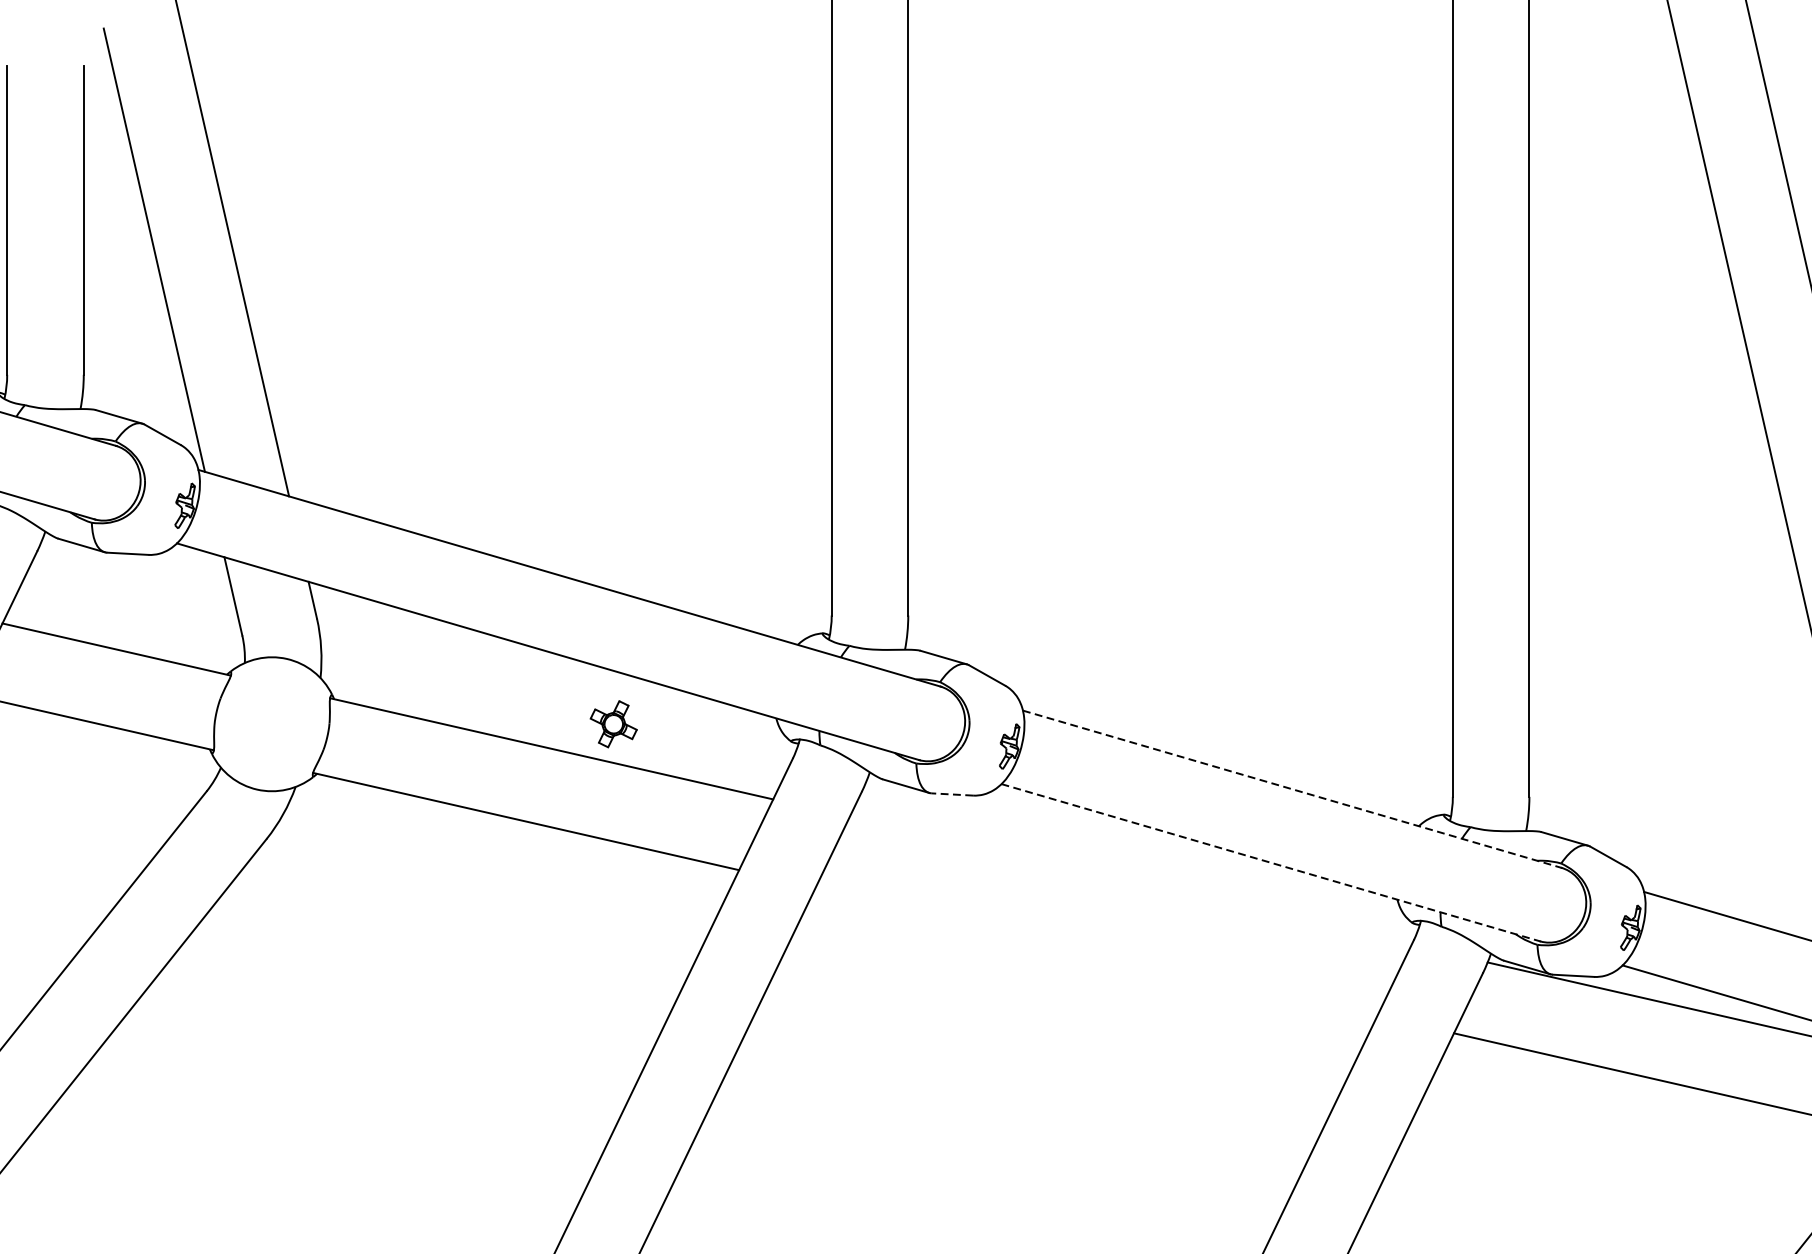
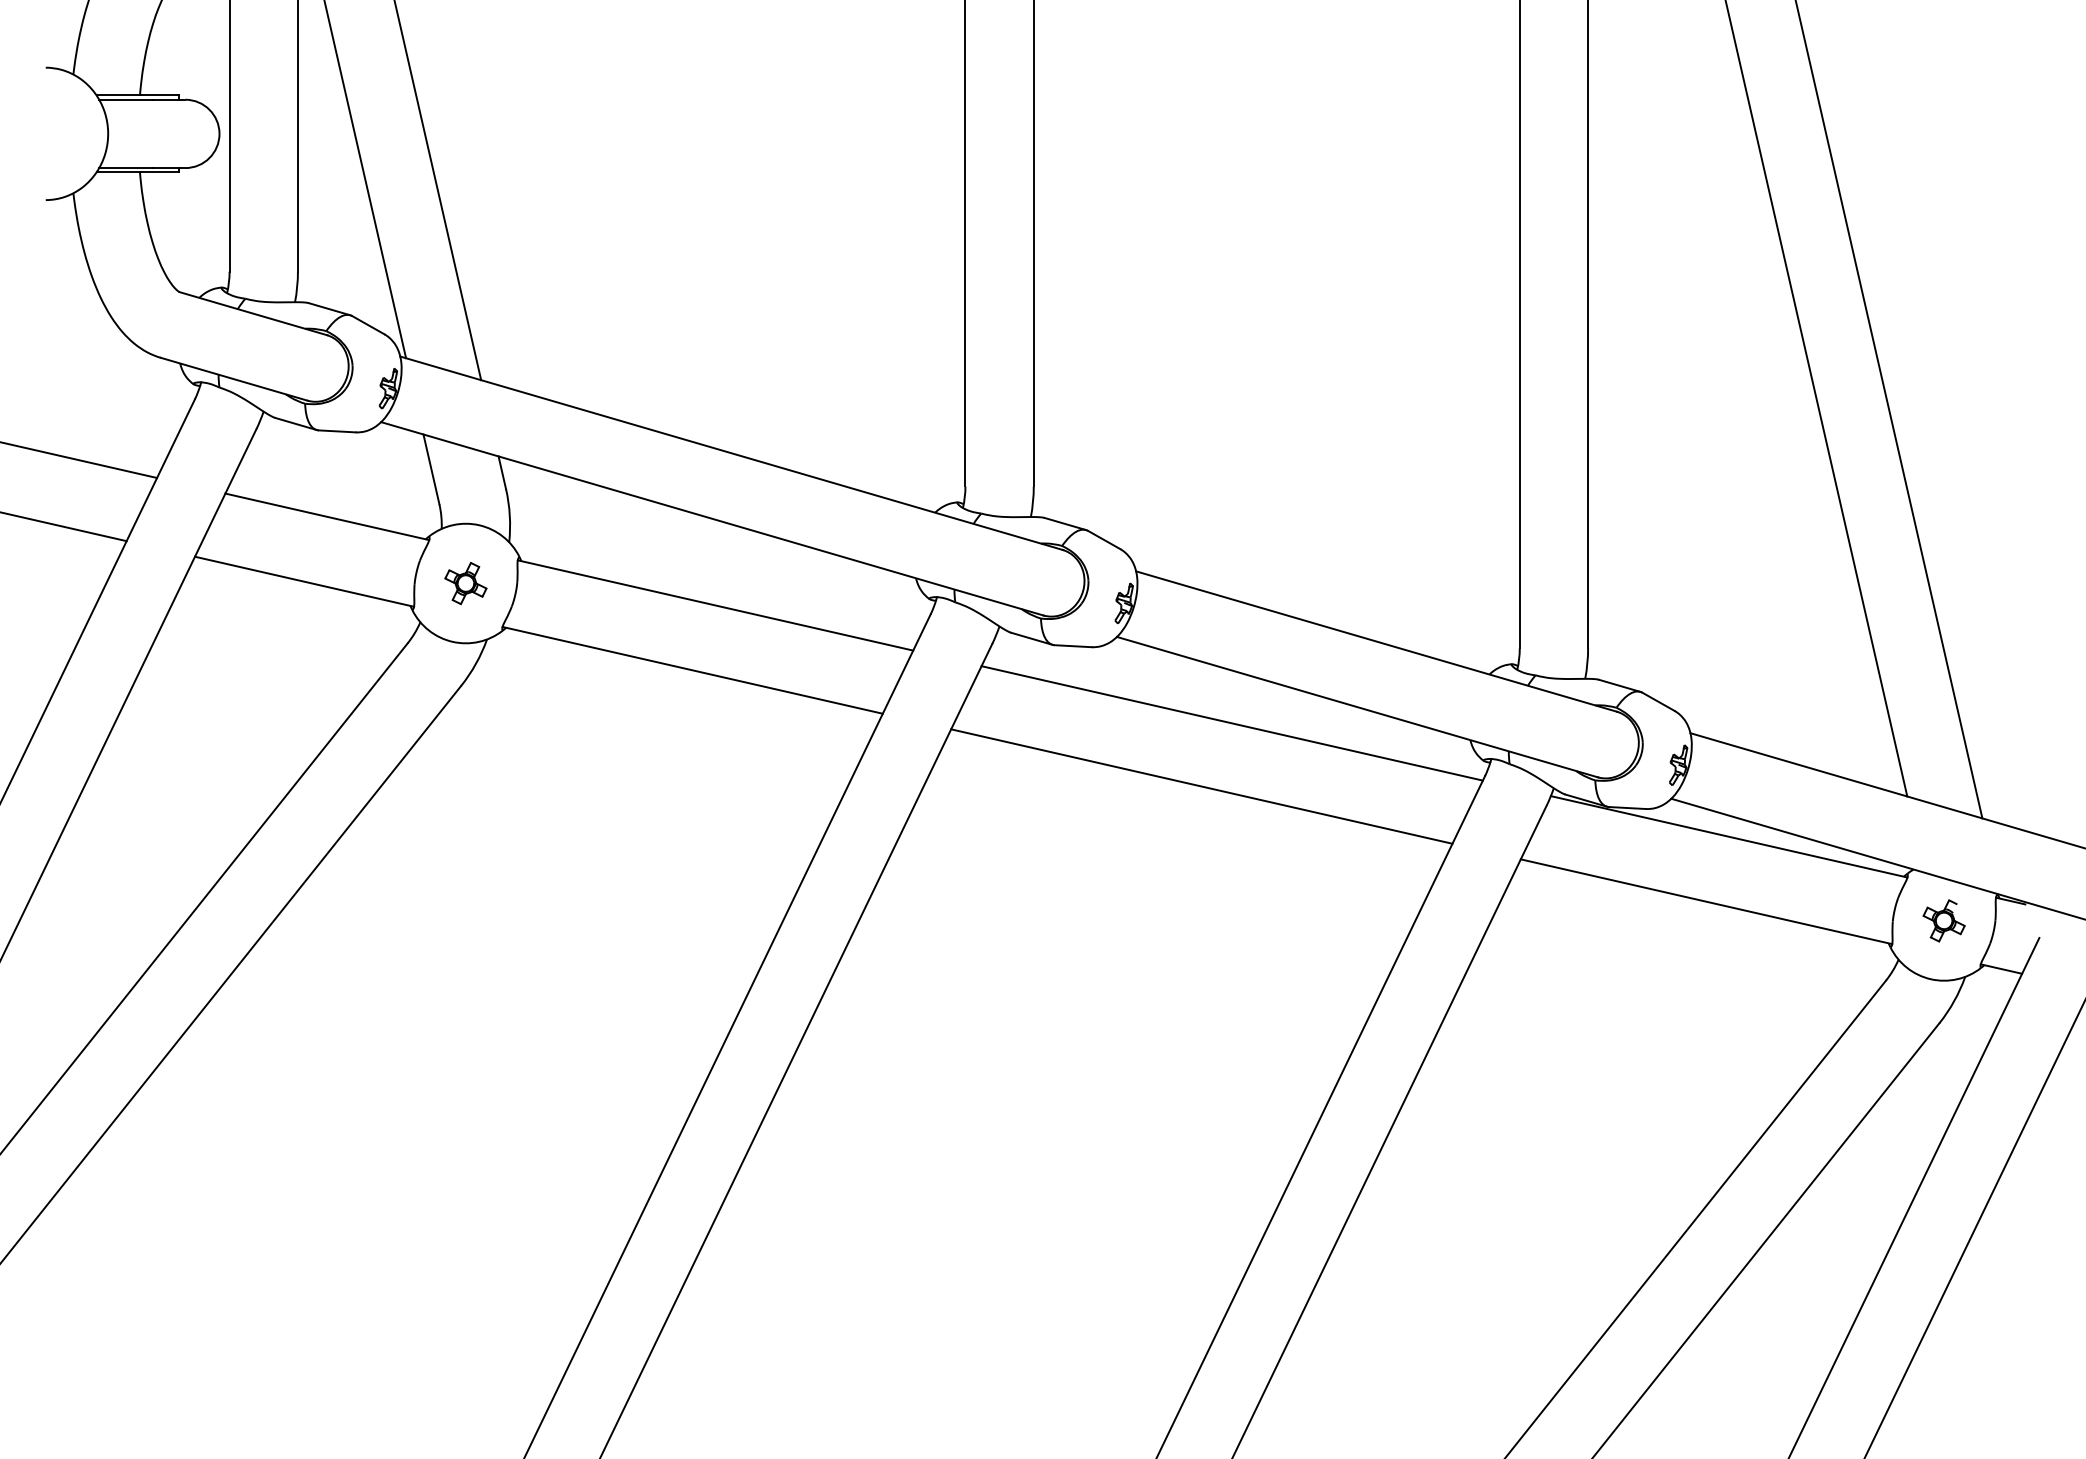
part: (613, 724) -> (465, 583), moved
line: (1292, 789) -> (1376, 641), dashed -> solid
line: (951, 794) -> (1072, 646), dashed -> solid
line: (1271, 863) -> (1357, 707), dashed -> solid
line: (1129, 881) -> (1231, 723), added
line: (1096, 951) -> (1201, 786), added

